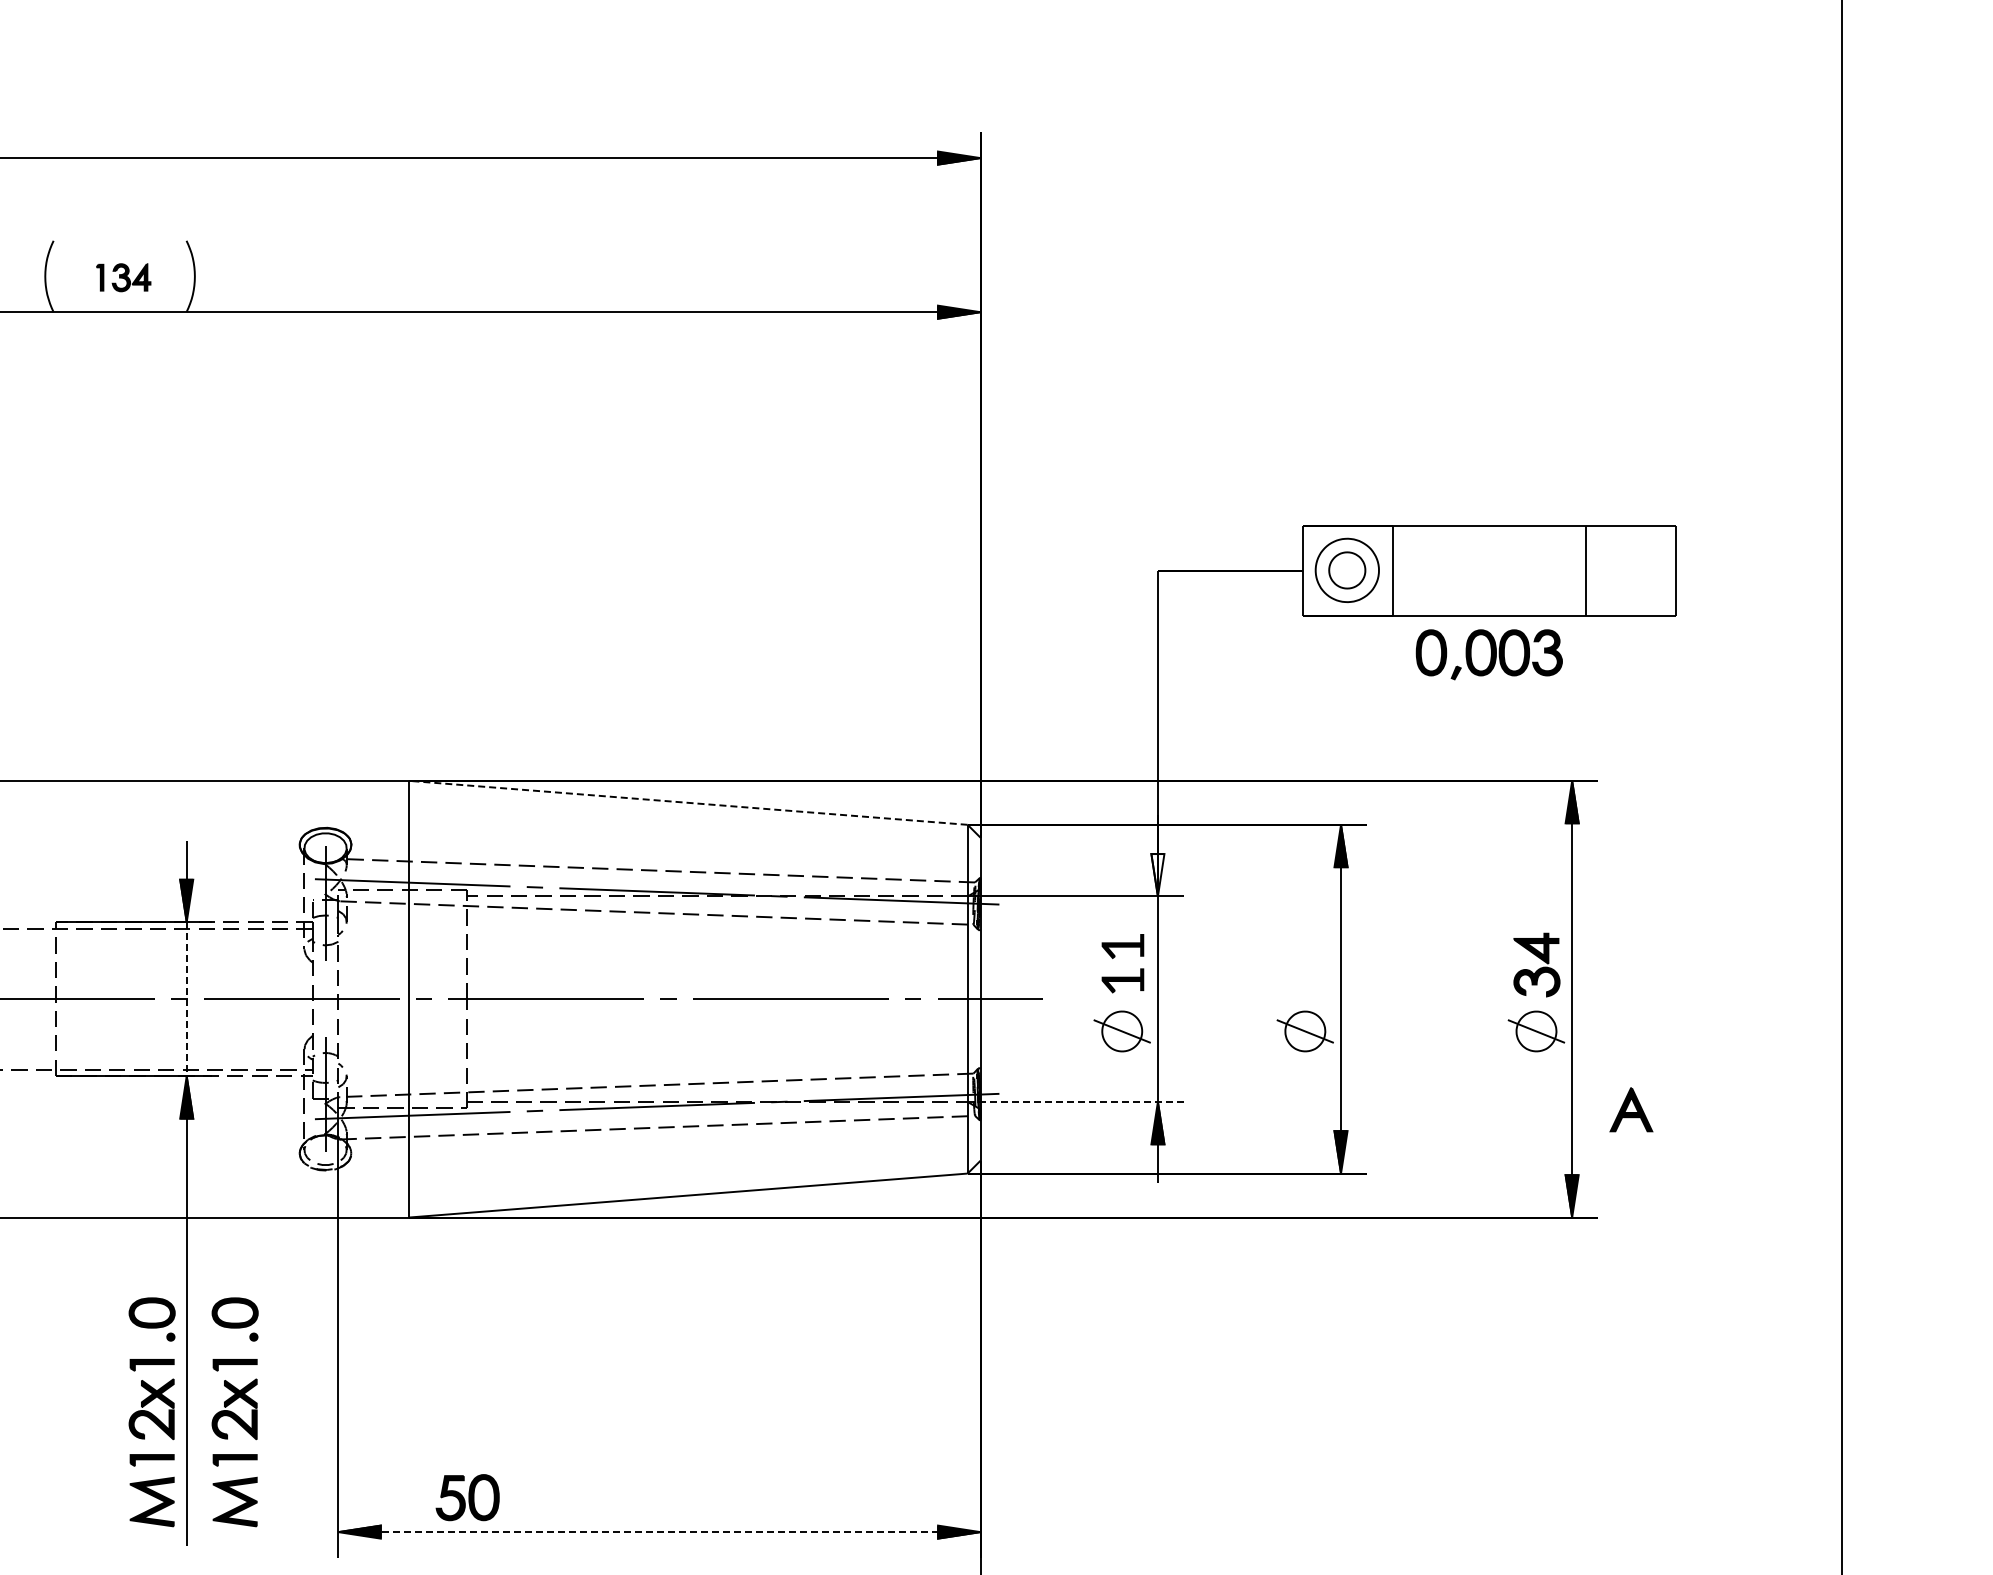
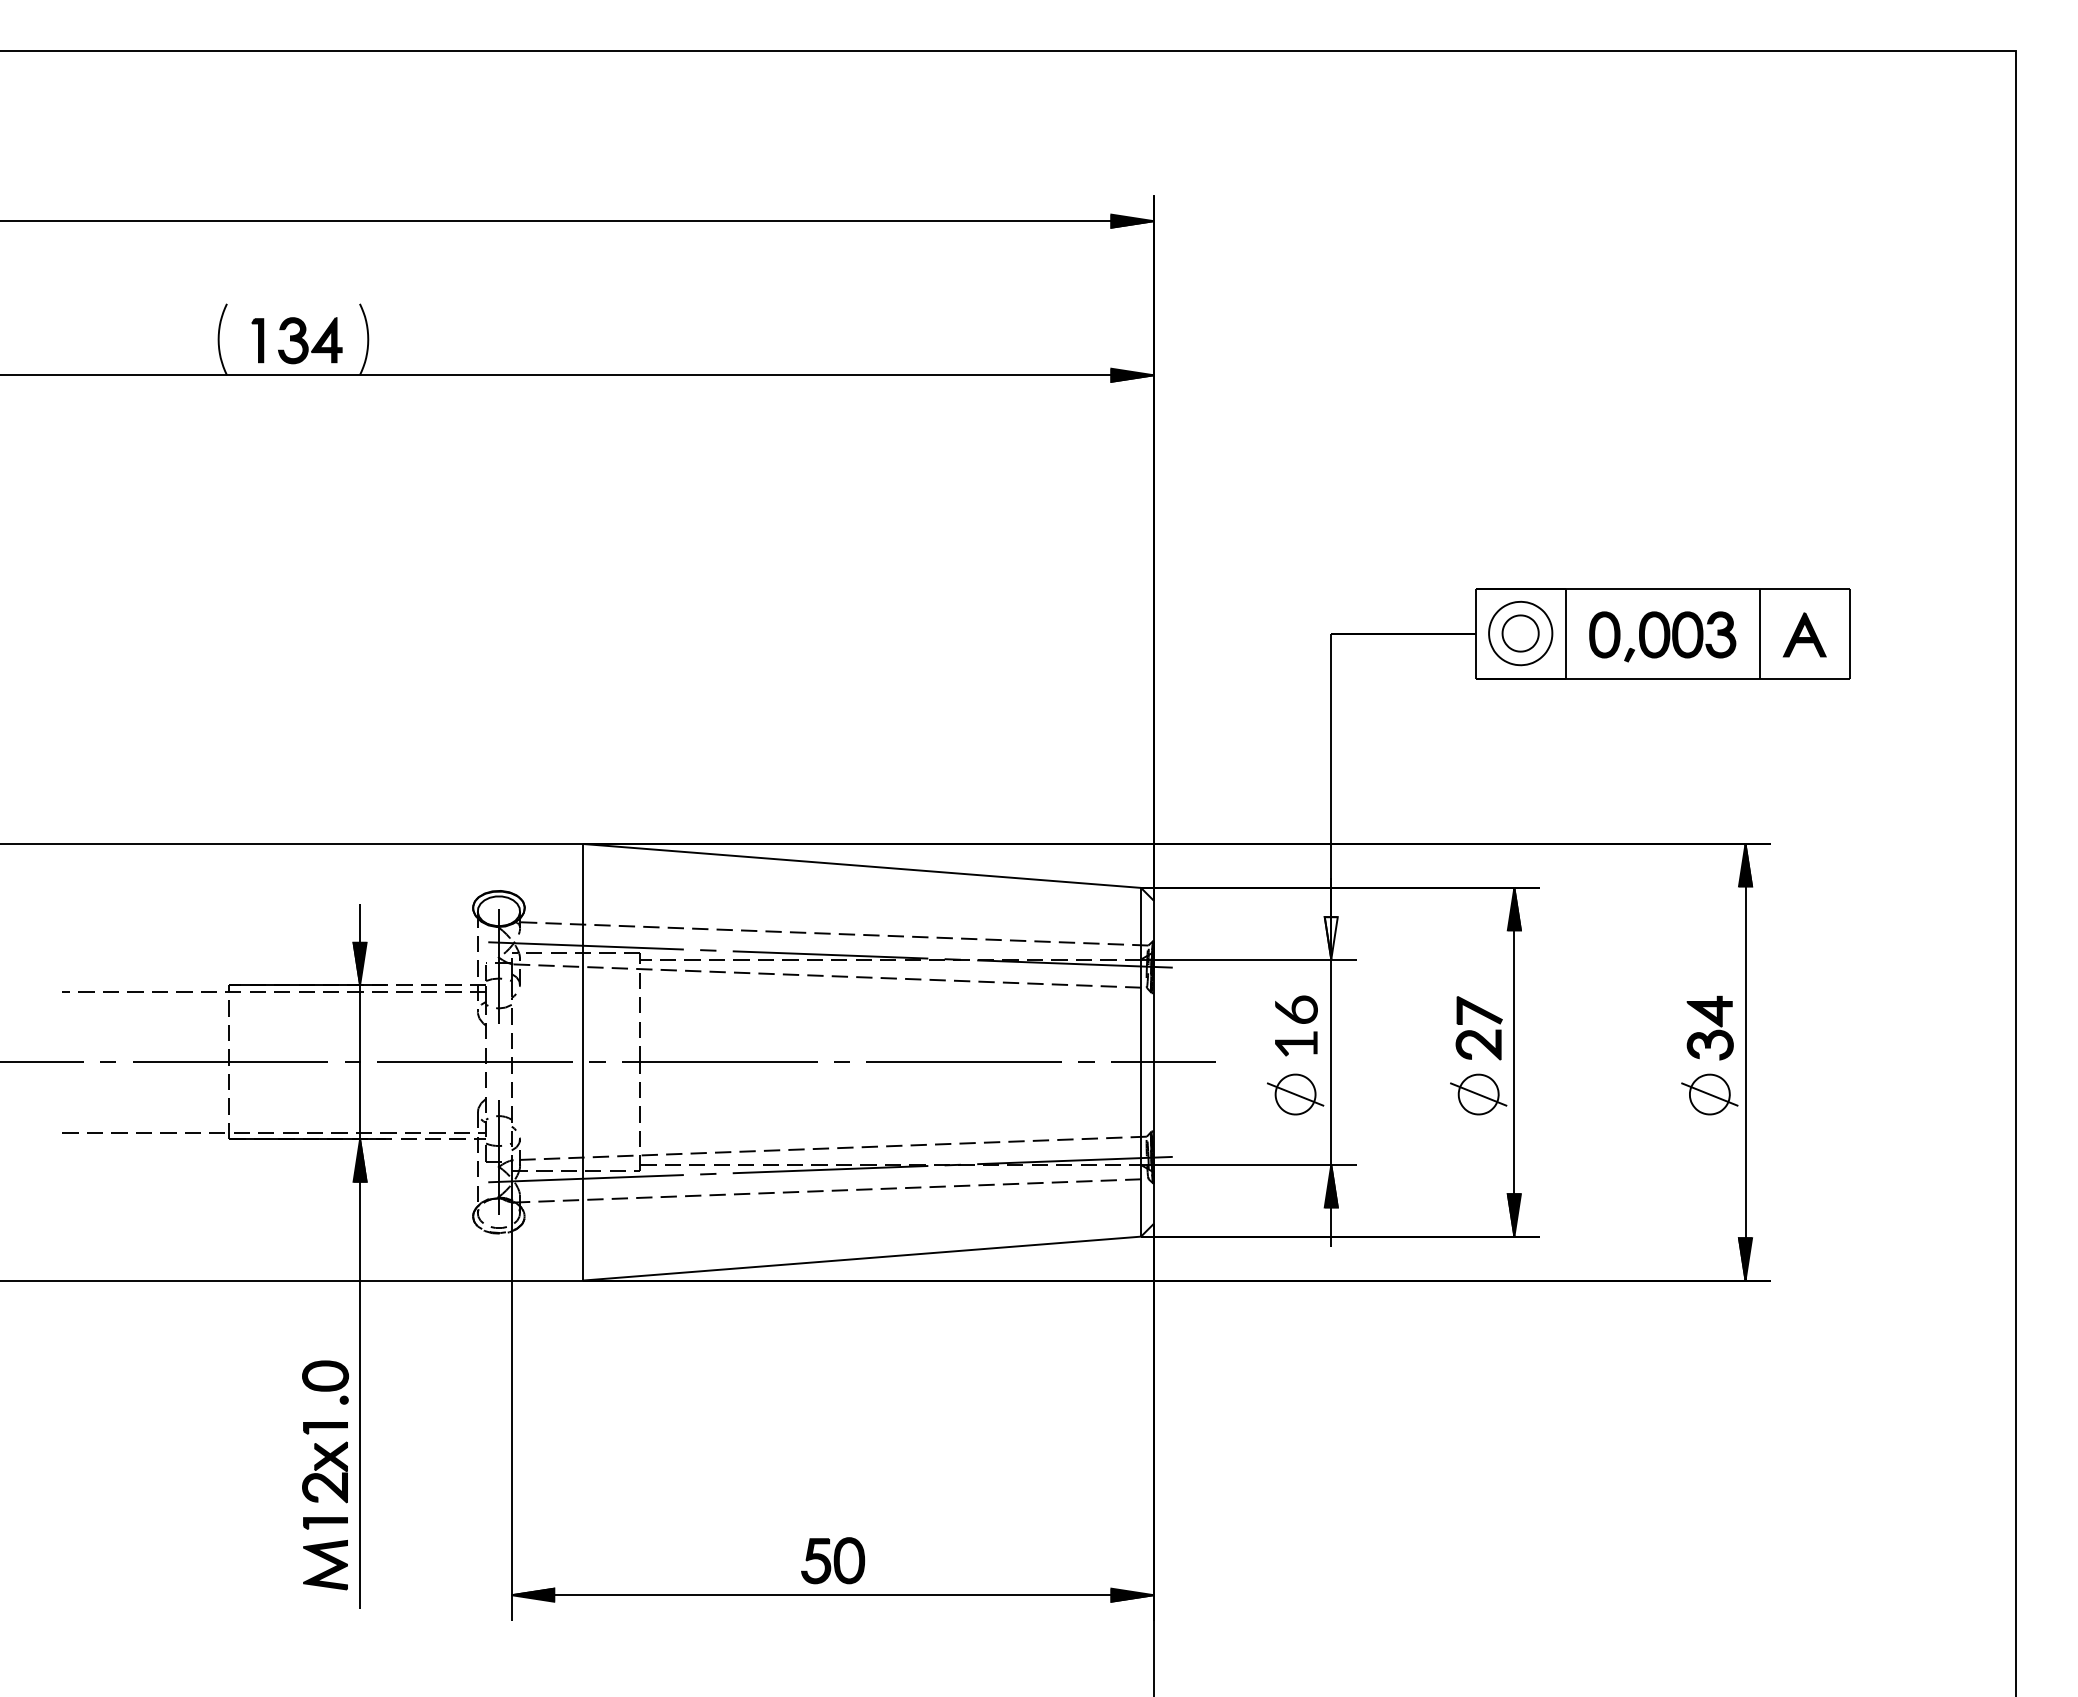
part: (123, 277) -> (296, 340), size x1.67
part: (1489, 654) -> (1662, 636), moved
line: (688, 802) -> (861, 865), dashed -> solid
text: (1123, 946) -> (1296, 1009), 11 -> 16
part: (1305, 965) -> (1478, 1028), added
line: (187, 999) -> (360, 1062), dashed -> solid
line: (1075, 1102) -> (1248, 1165), dashed -> solid
part: (1631, 1109) -> (1804, 634), moved
part: (235, 1412) -> (408, 1475), removed
part: (468, 1497) -> (833, 1560), moved
line: (660, 1532) -> (833, 1595), dashed -> solid

